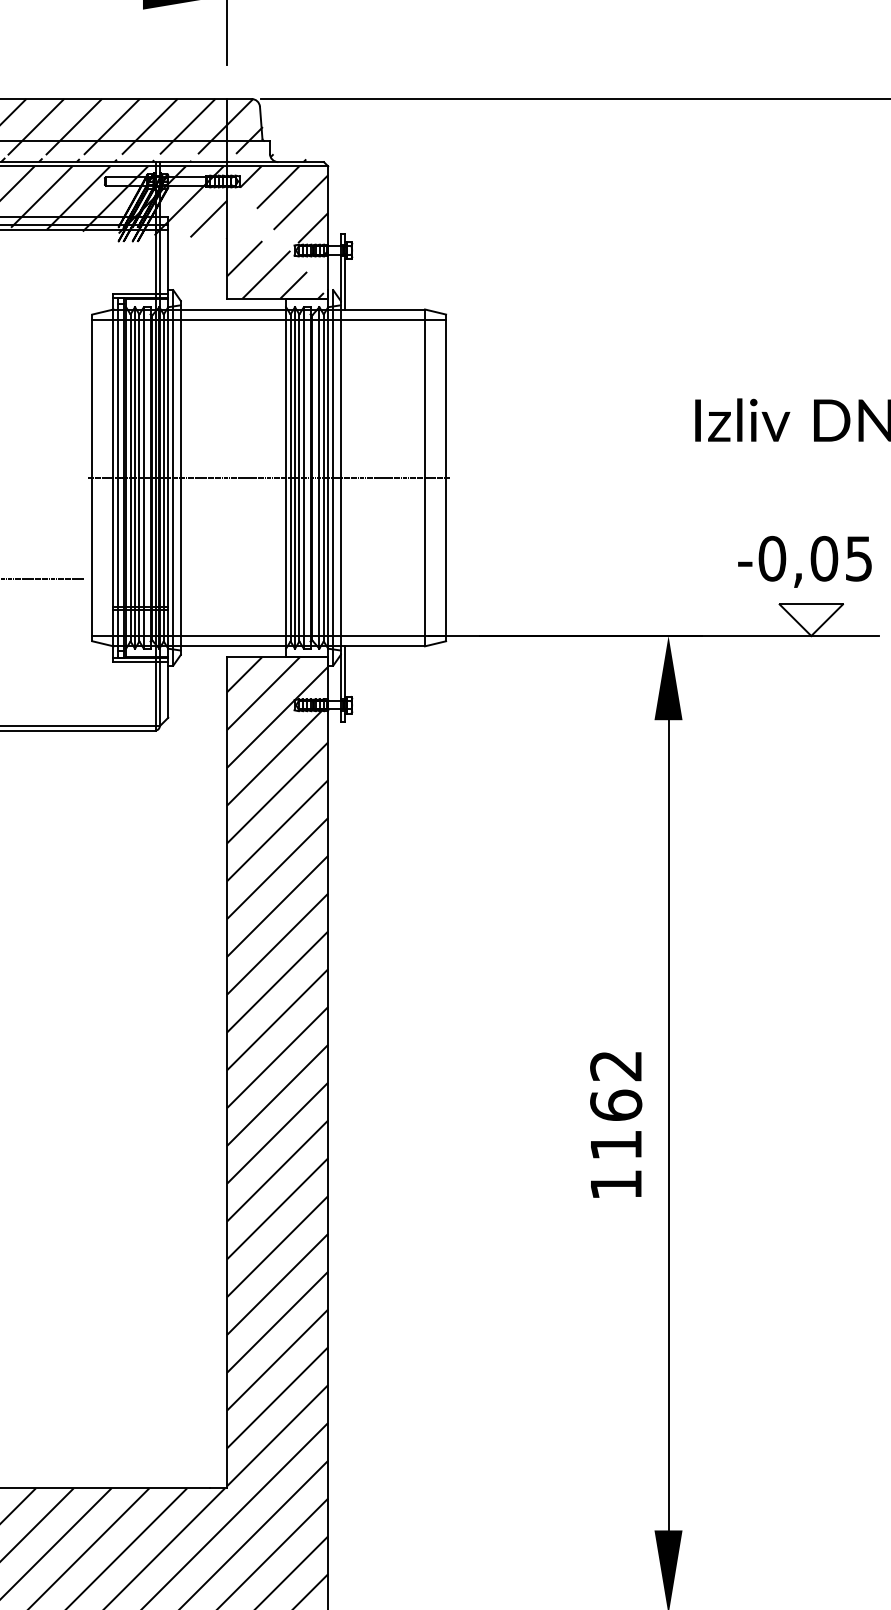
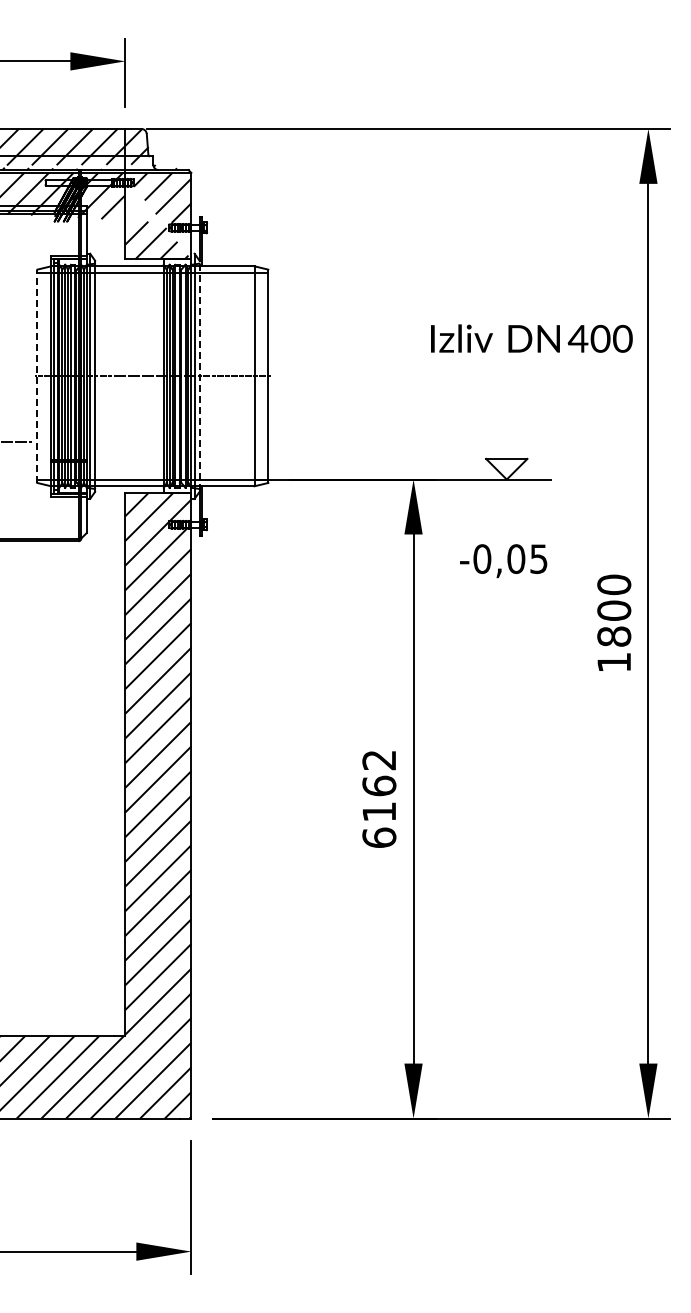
line: (340, 476) -> (199, 375), solid -> dashed
line: (92, 478) -> (37, 376), solid -> dashed
text: (804, 562) -> (503, 561), moved
text: (616, 1184) -> (379, 837), 1162 -> 6162

